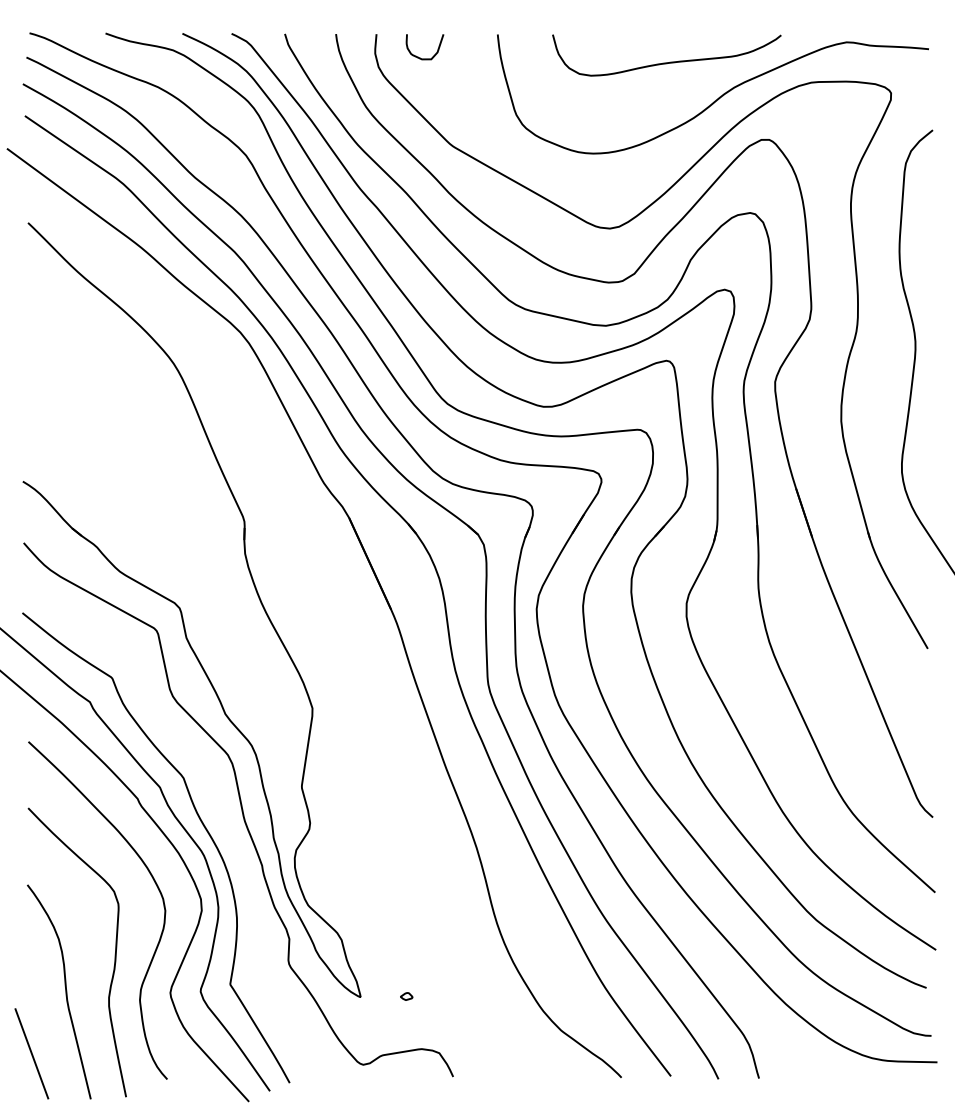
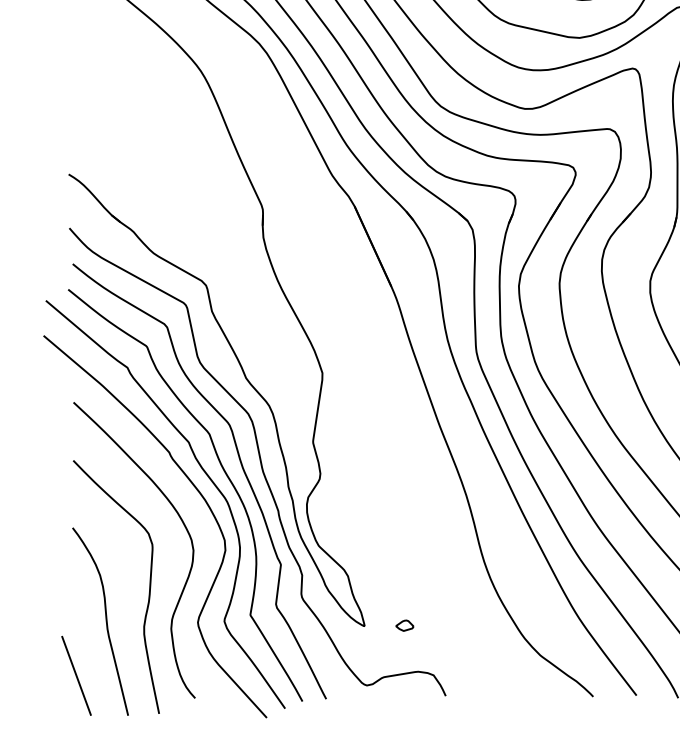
curve: (220, 816) -> (241, 467), added
part: (406, 996) -> (404, 625), size x1.67

